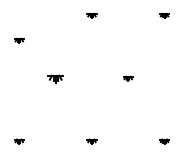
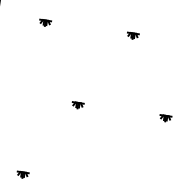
part: (19, 40) -> (45, 22), moved
part: (55, 78) -> (77, 105), size x0.62

